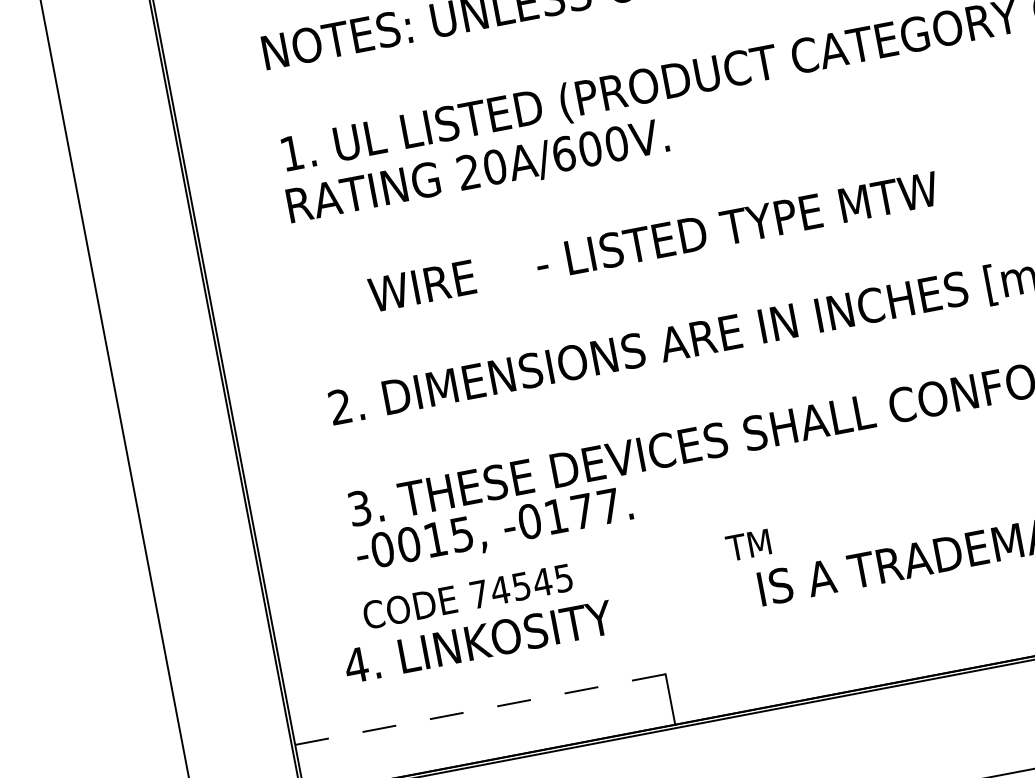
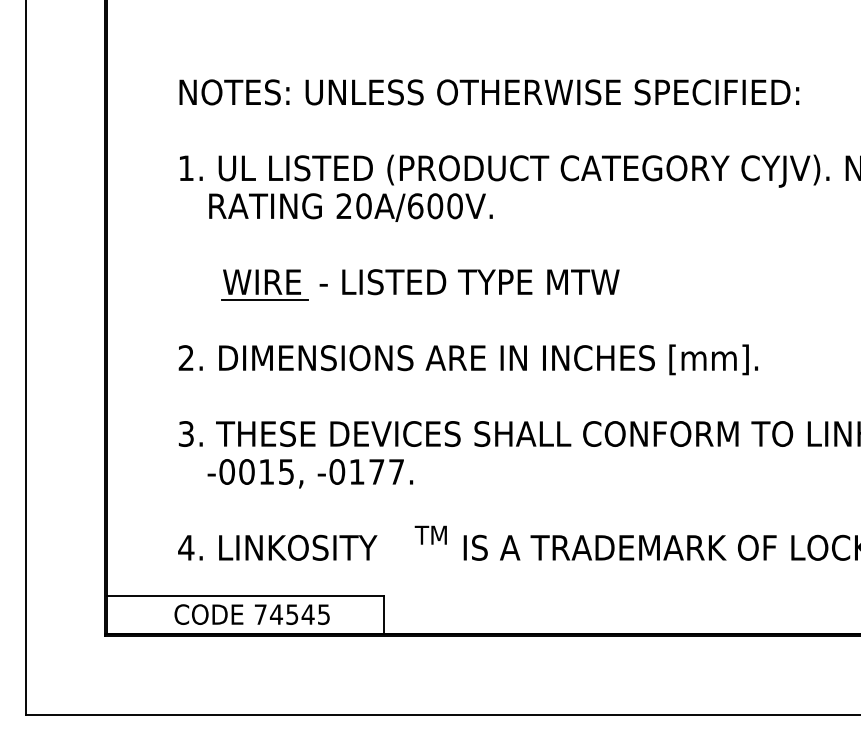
text: (477, 172) -> (350, 207), moved
text: (736, 226) -> (469, 282), moved
line: (429, 308) -> (264, 299), added
text: (494, 530) -> (310, 473), moved
text: (747, 544) -> (430, 534), moved
text: (466, 596) -> (251, 614), moved
text: (478, 641) -> (277, 547), moved
line: (480, 709) -> (245, 595), dashed -> solid

